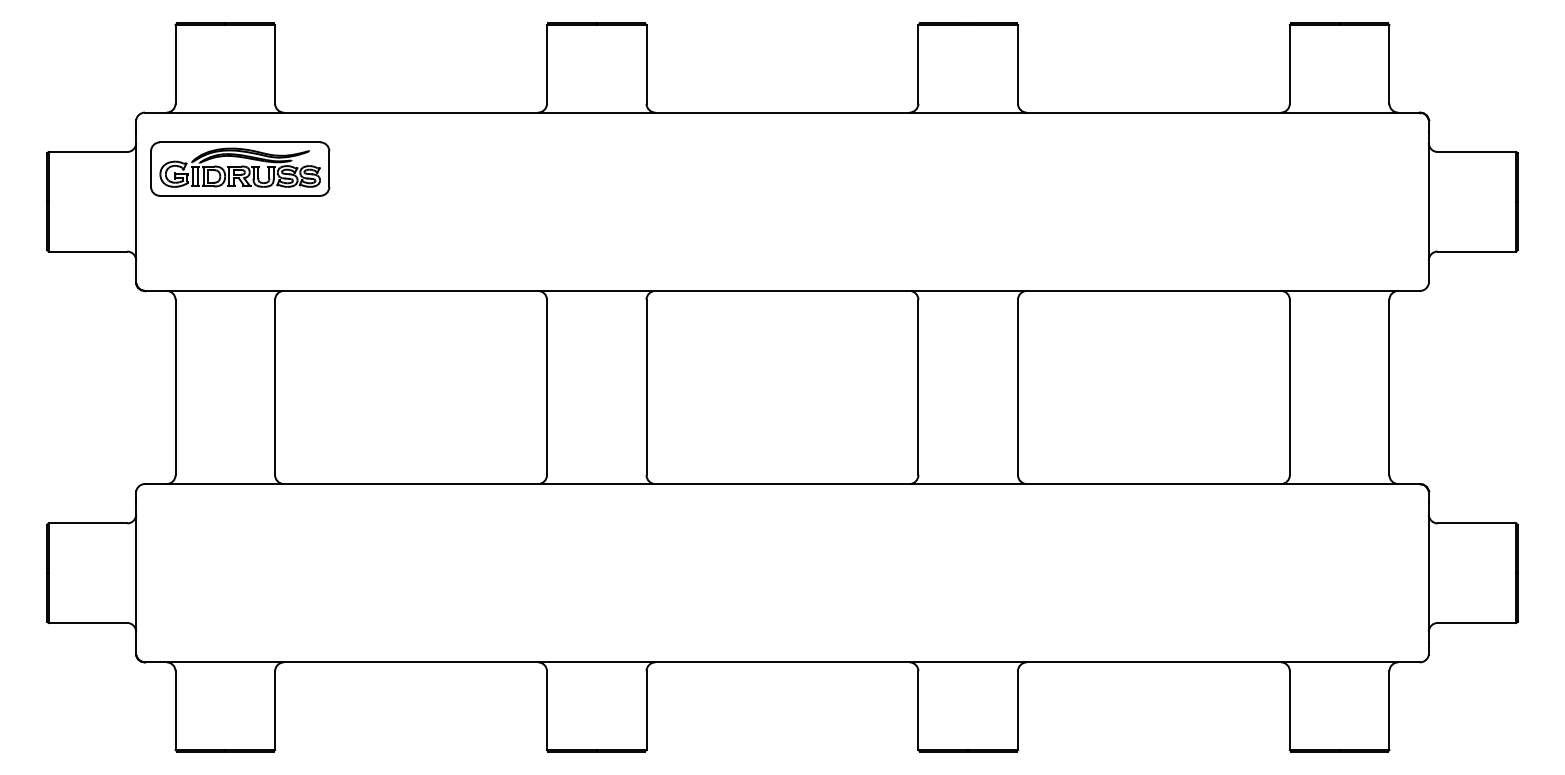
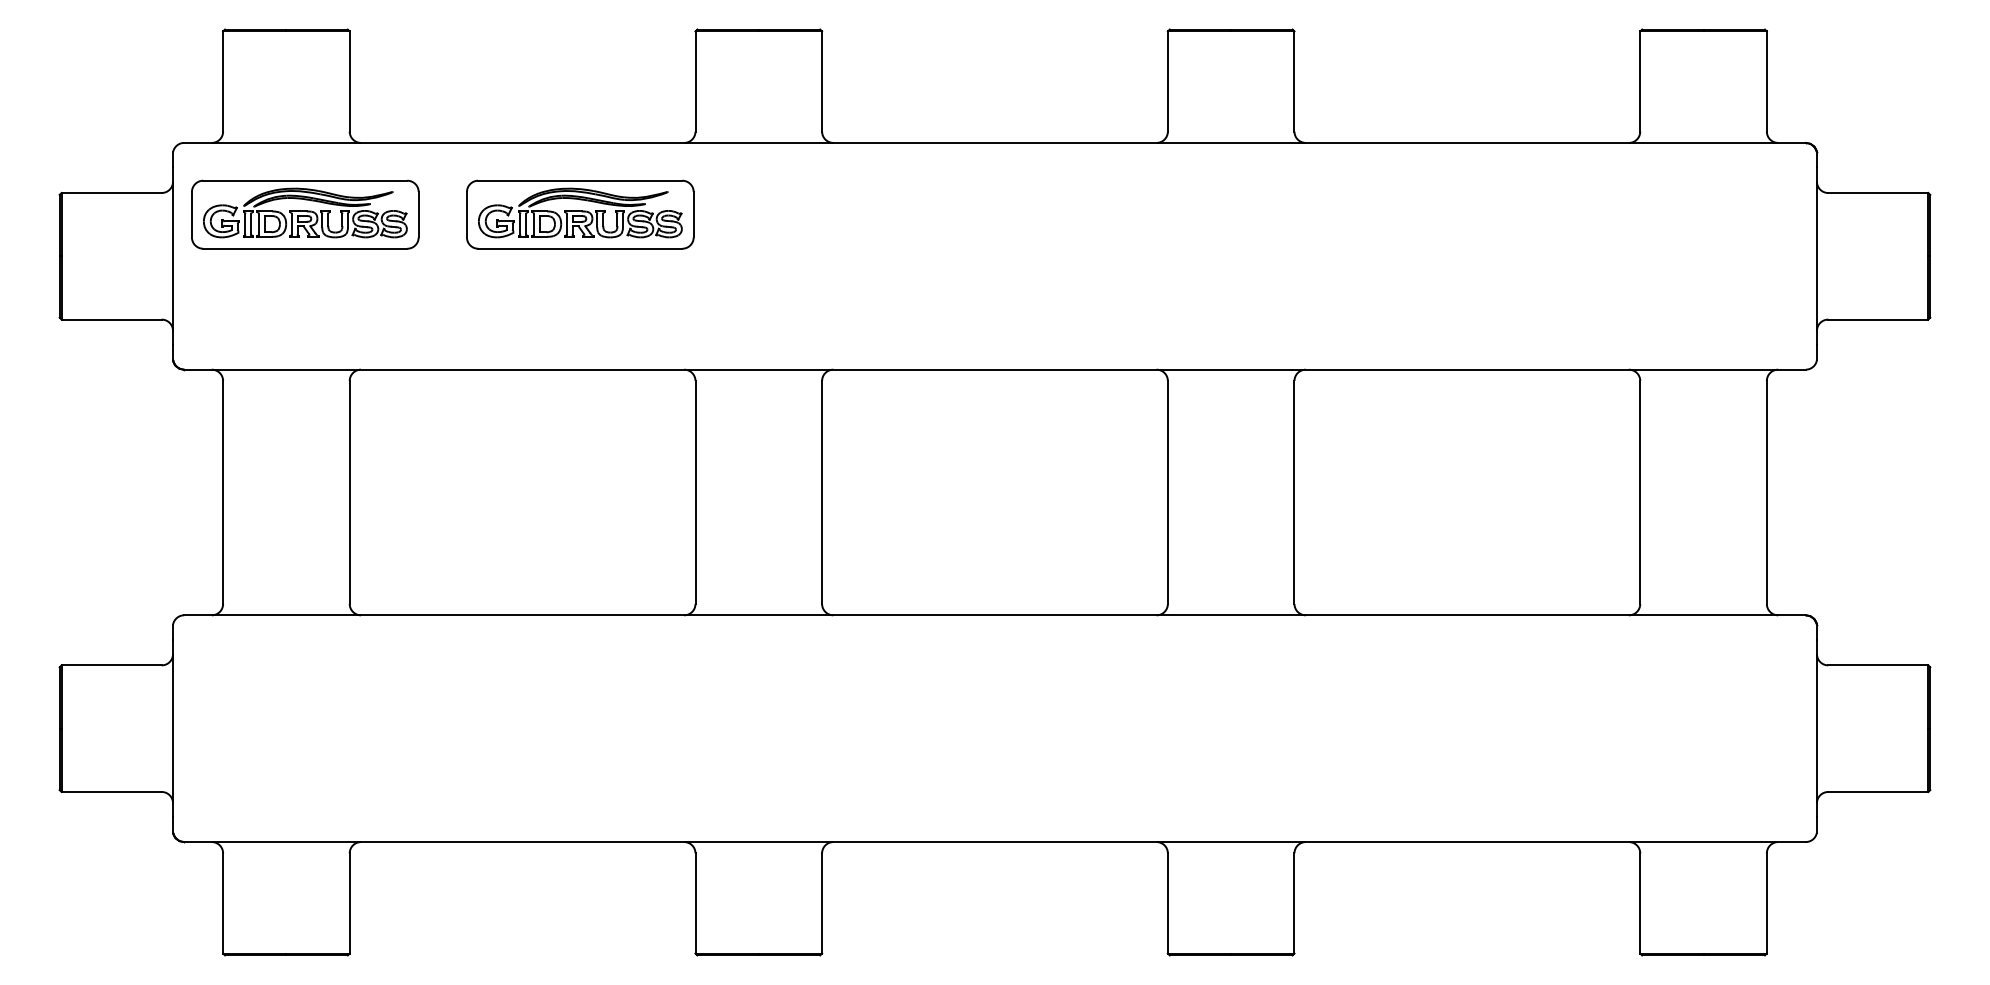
part: (456, 168) -> (580, 214), added

